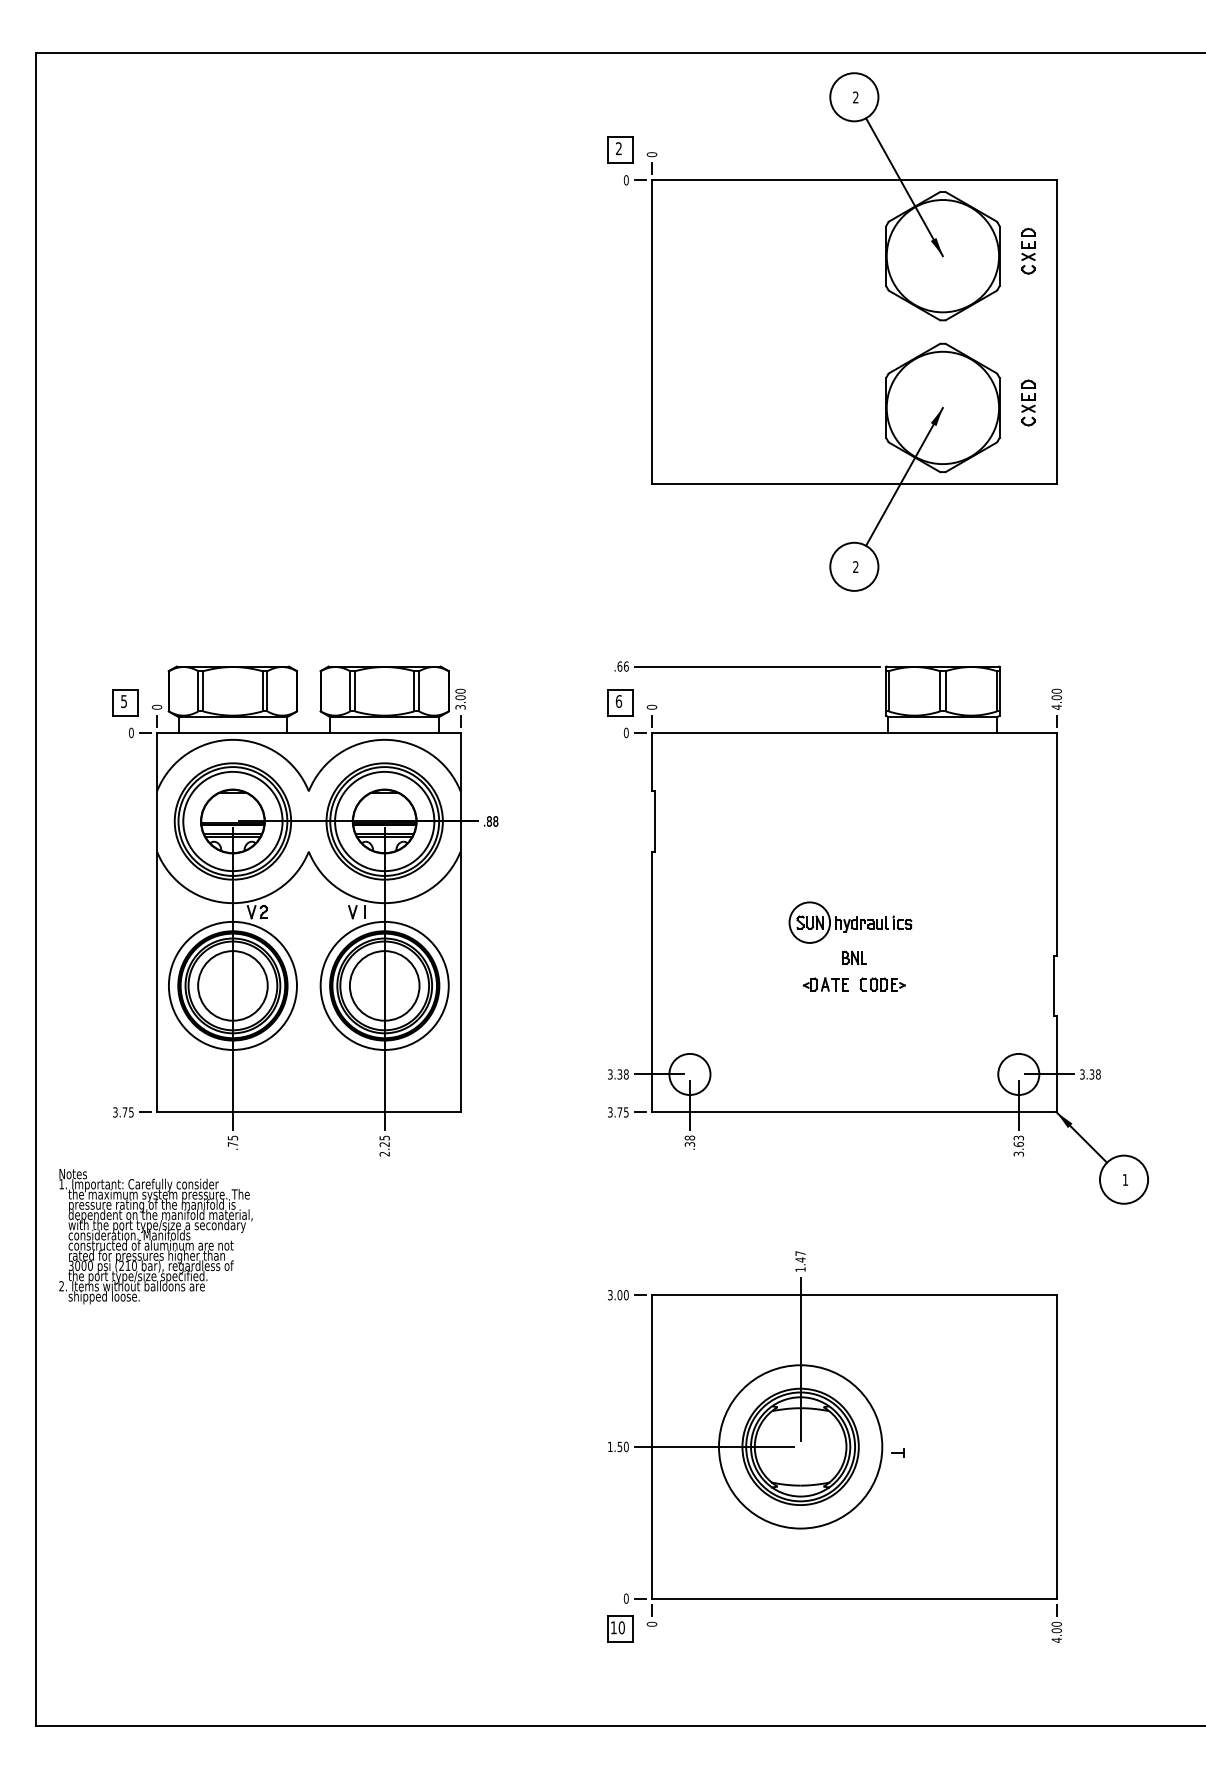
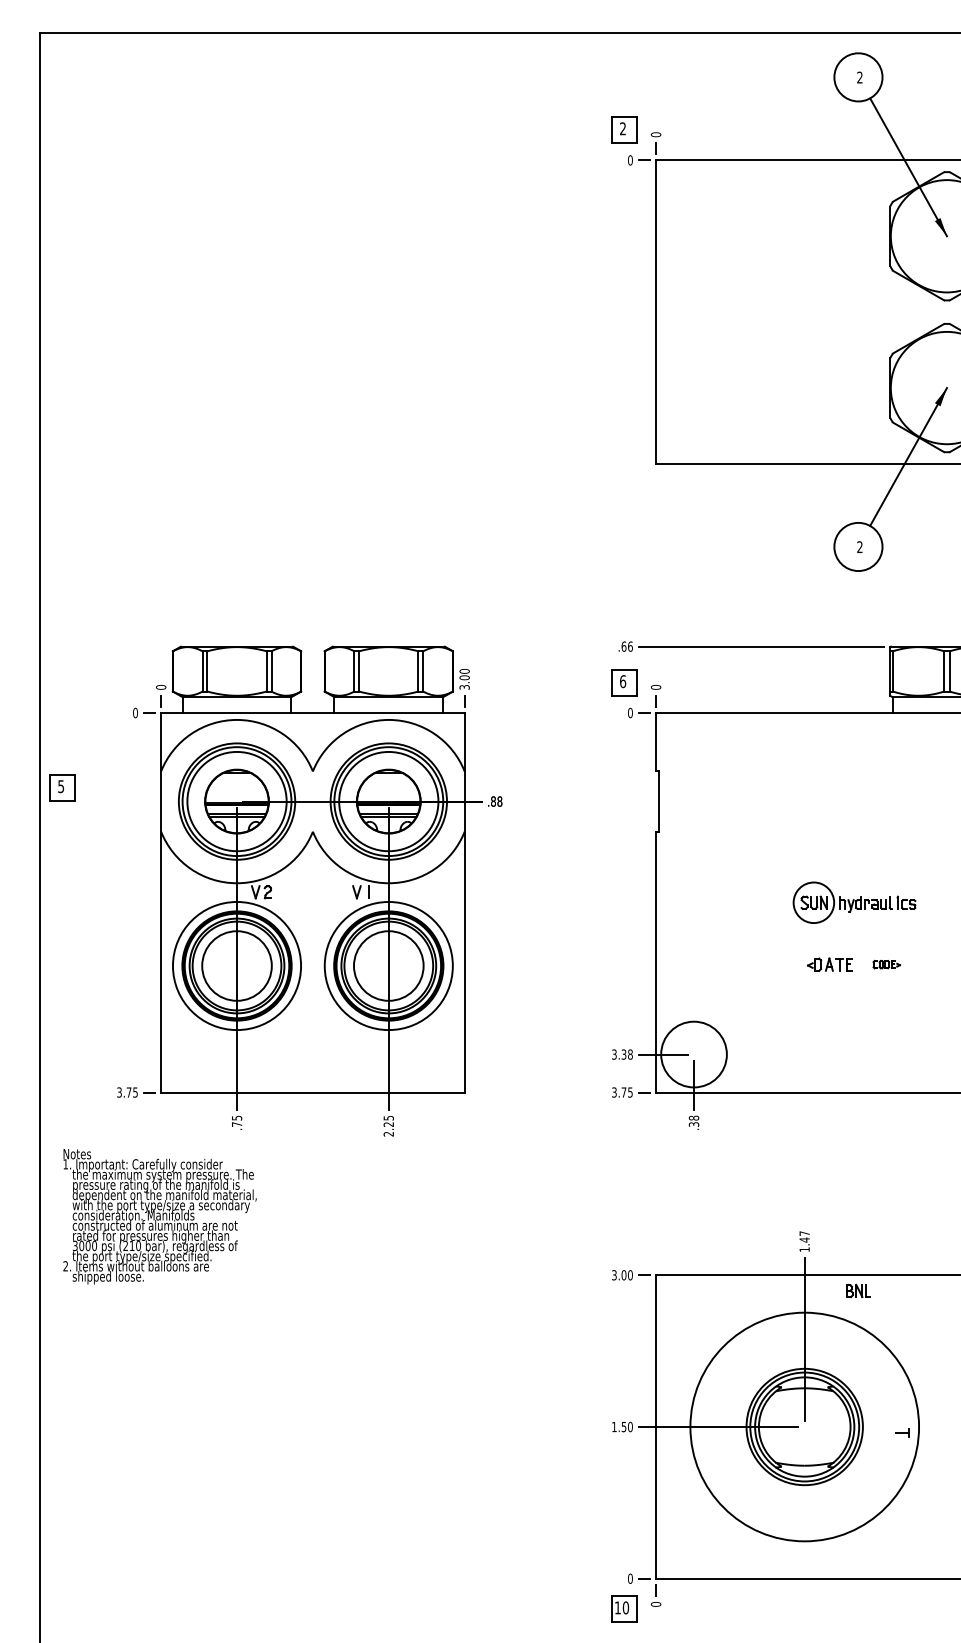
part: (125, 702) -> (62, 787), moved
part: (854, 957) -> (858, 1290), moved
part: (882, 984) -> (886, 964), size x0.6
circle: (689, 1074) -> (693, 1054), size x1.6
circle: (800, 1446) -> (804, 1426), size x1.4

